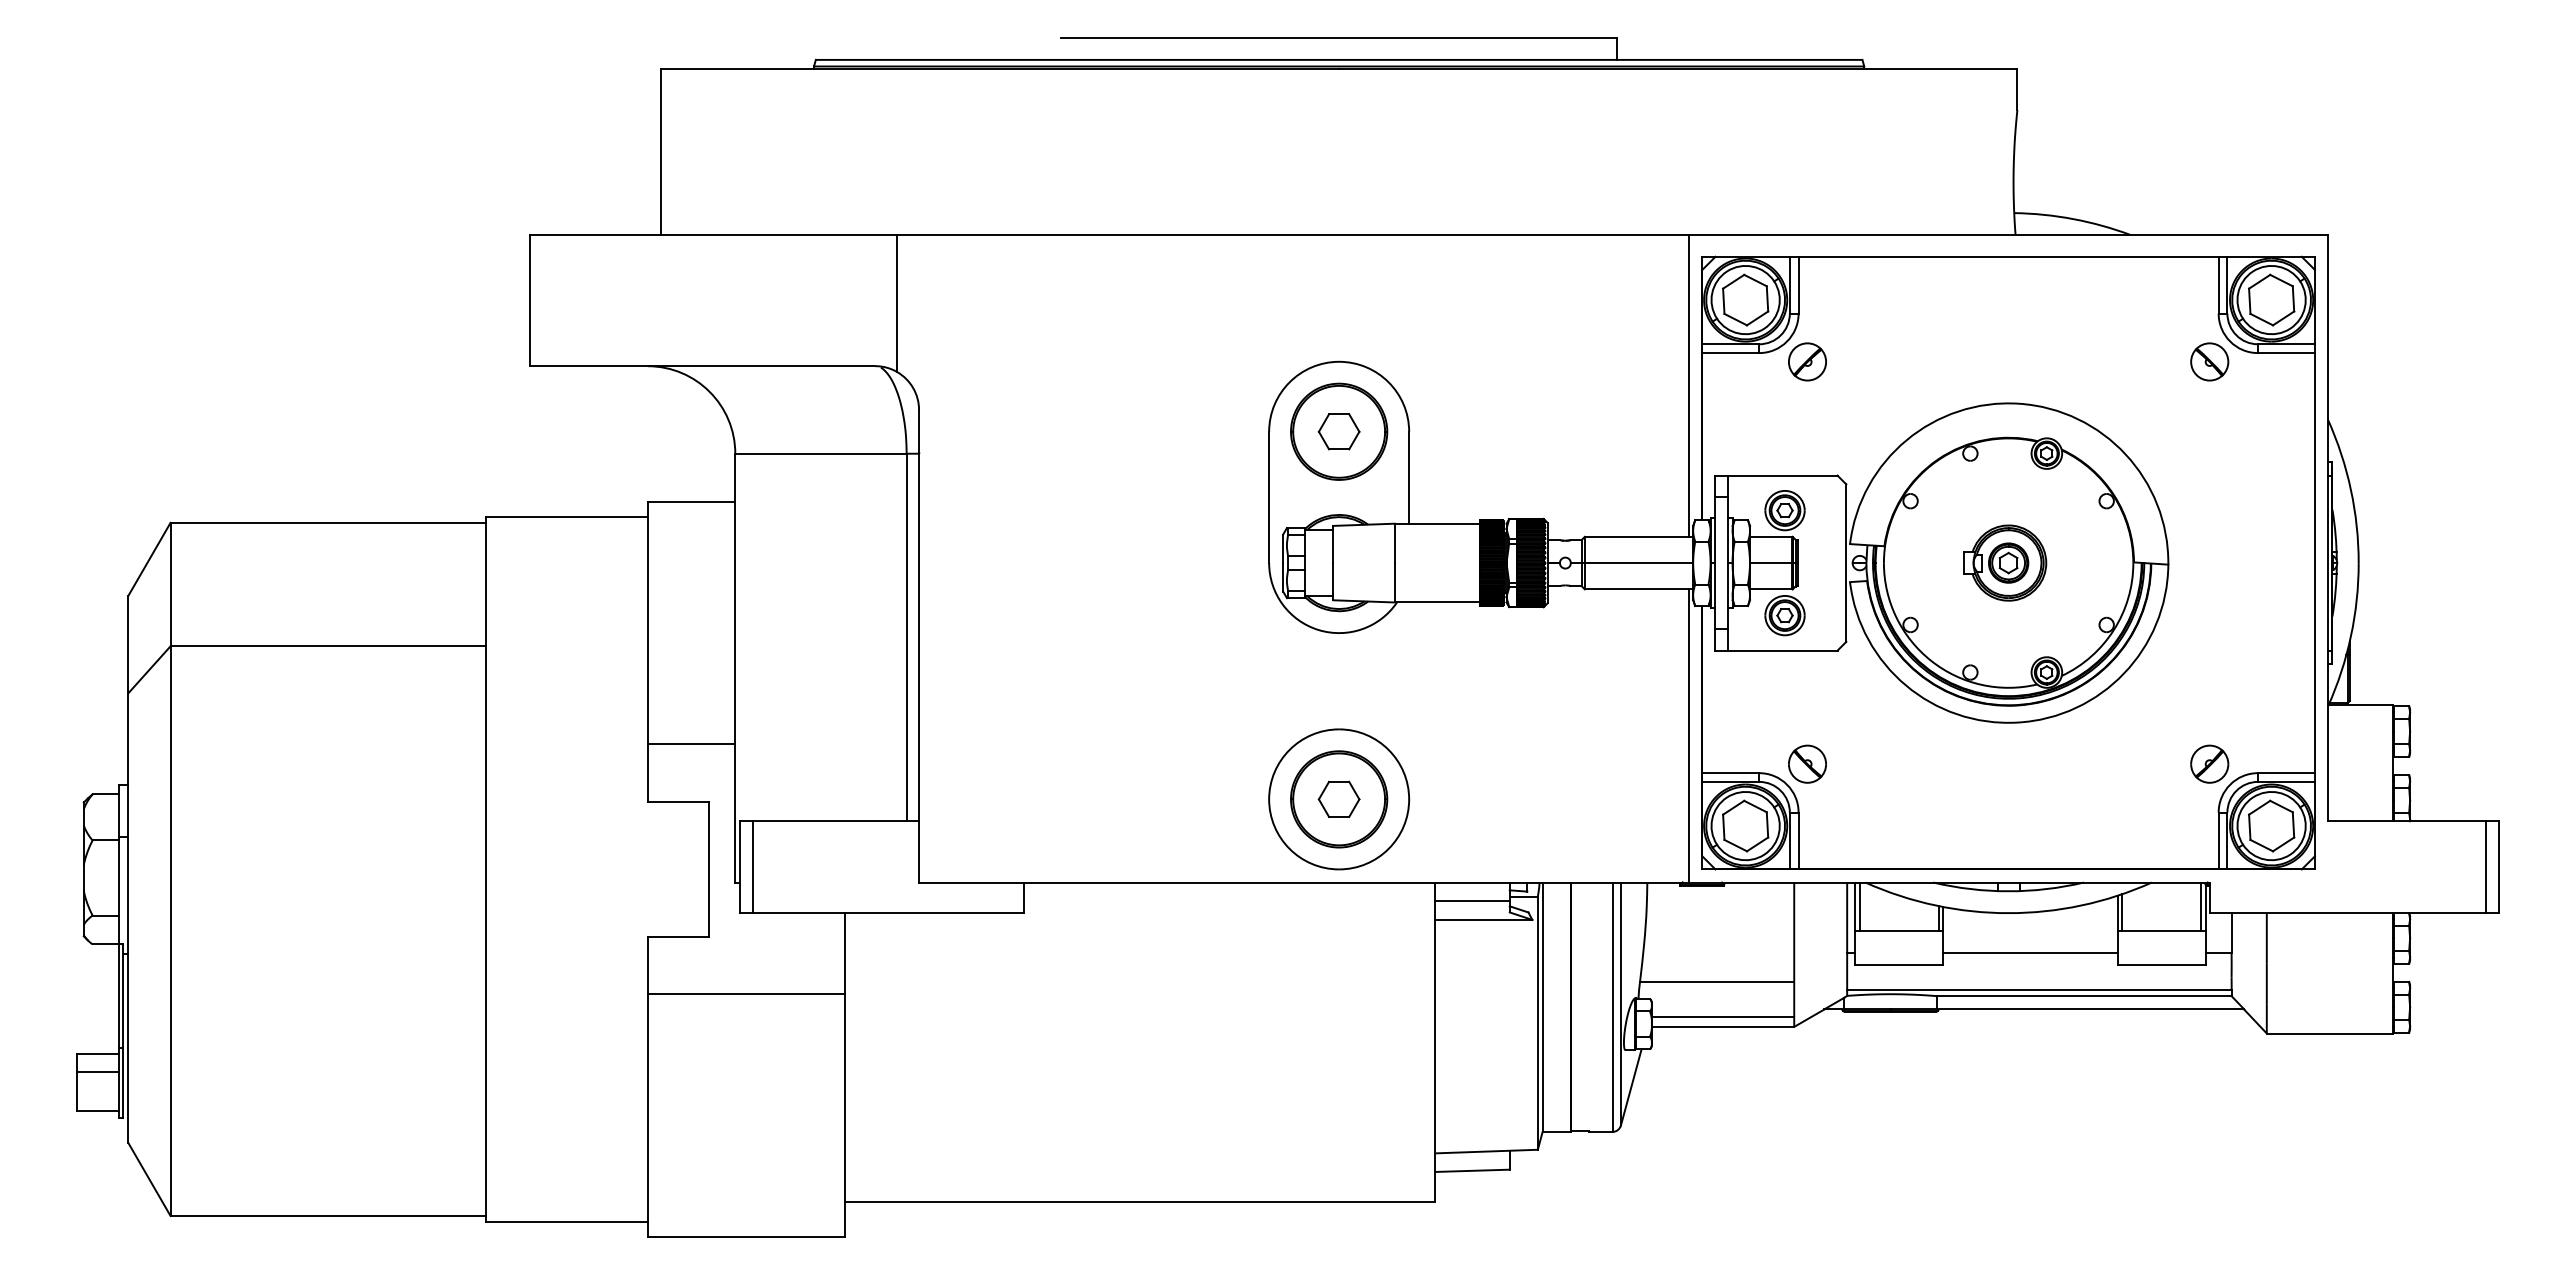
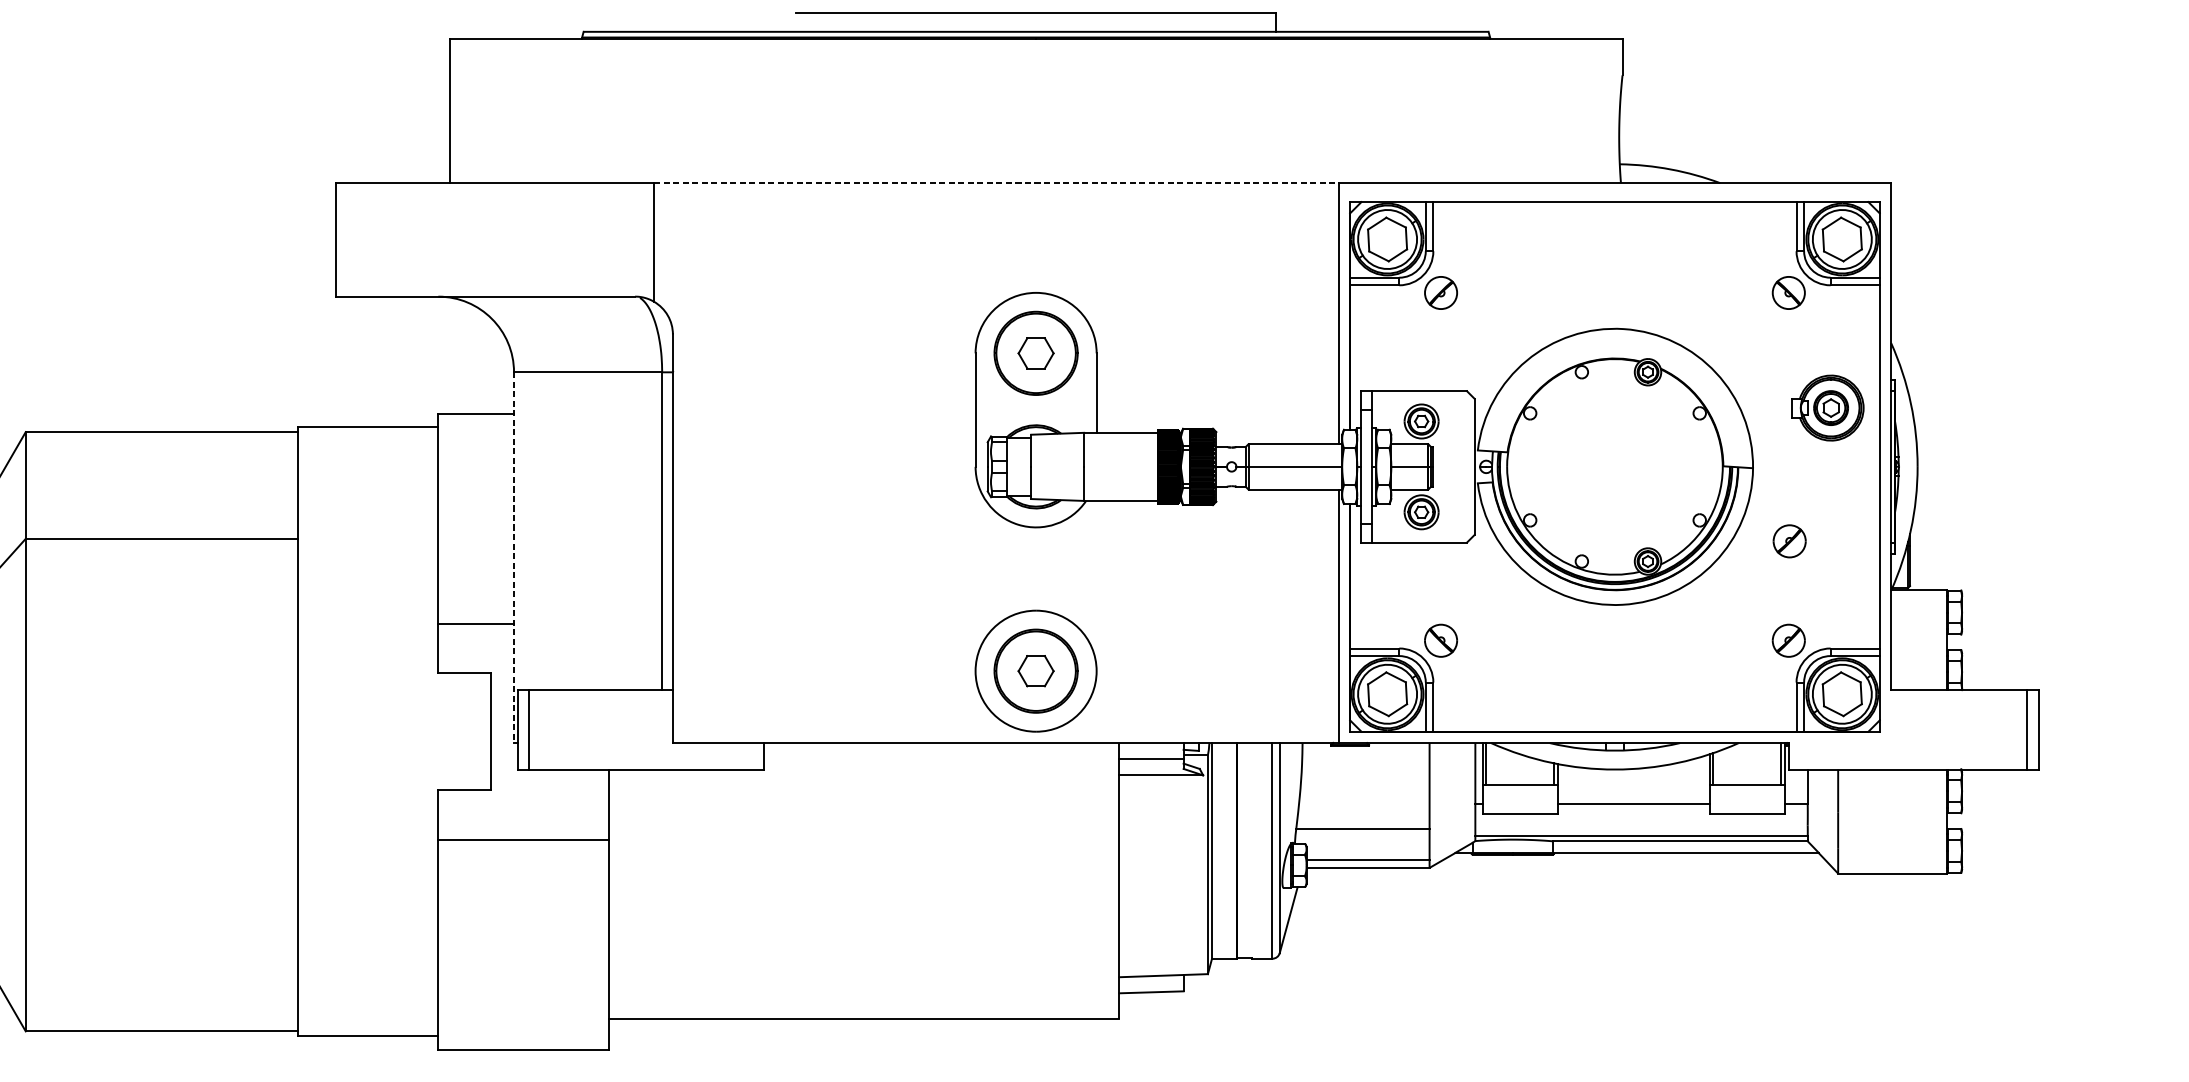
line: (1293, 234) -> (996, 182), solid -> dashed
part: (2005, 562) -> (1828, 407), moved
part: (2210, 648) -> (1789, 540), added
line: (735, 668) -> (514, 558), solid -> dashed

